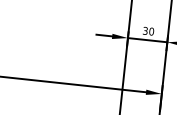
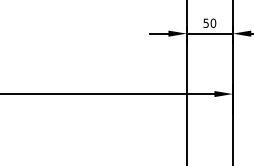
text: (144, 30) -> (205, 22), 30 -> 50

